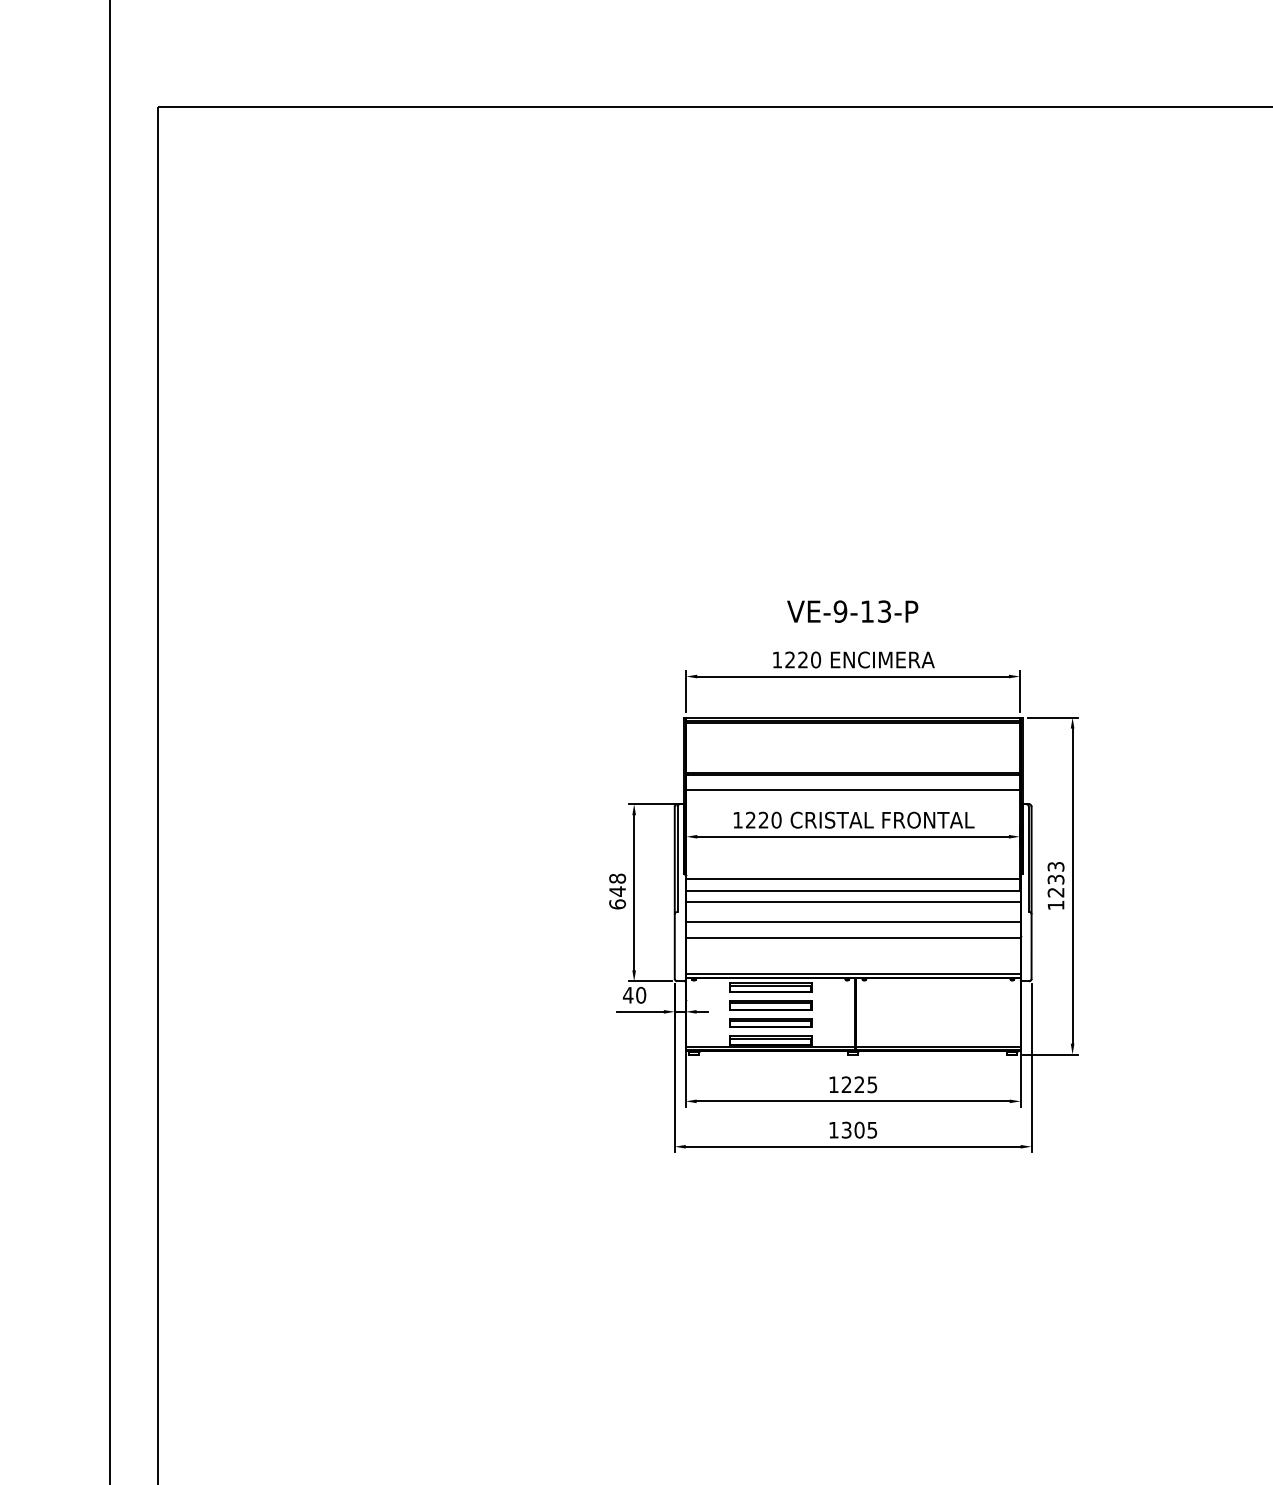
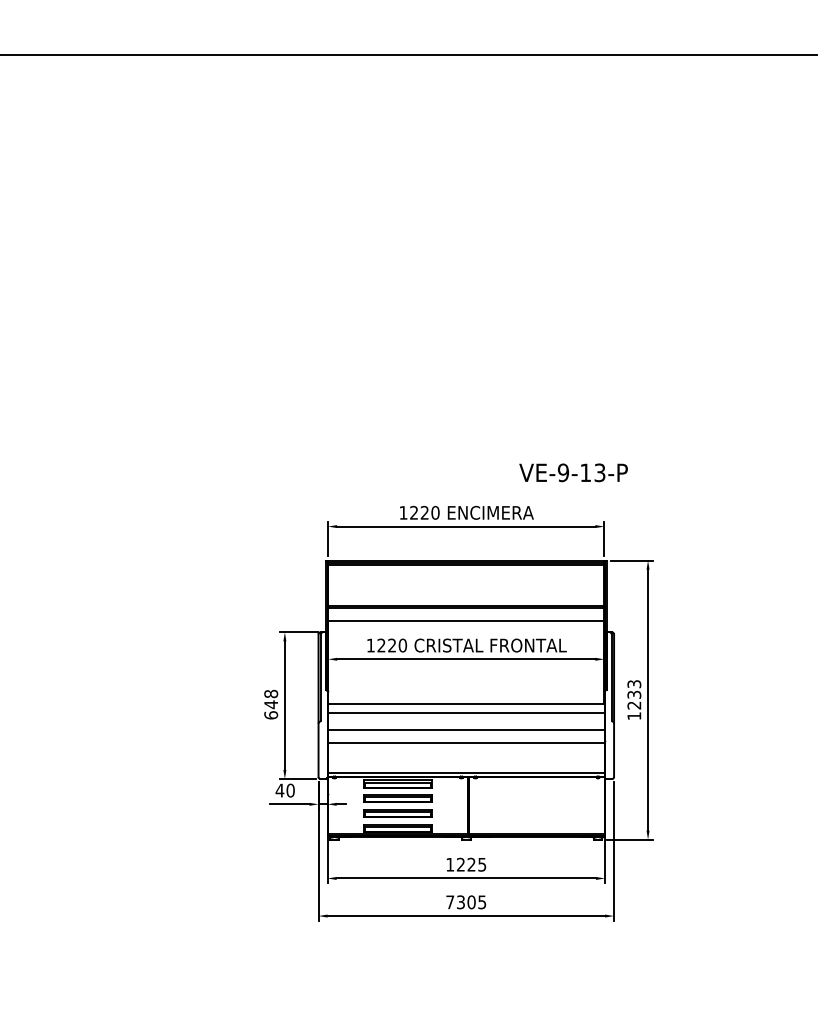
text: (852, 611) -> (573, 472), moved
line: (852, 879) -> (465, 694), removed
text: (833, 1130) -> (450, 902), 1305 -> 7305

